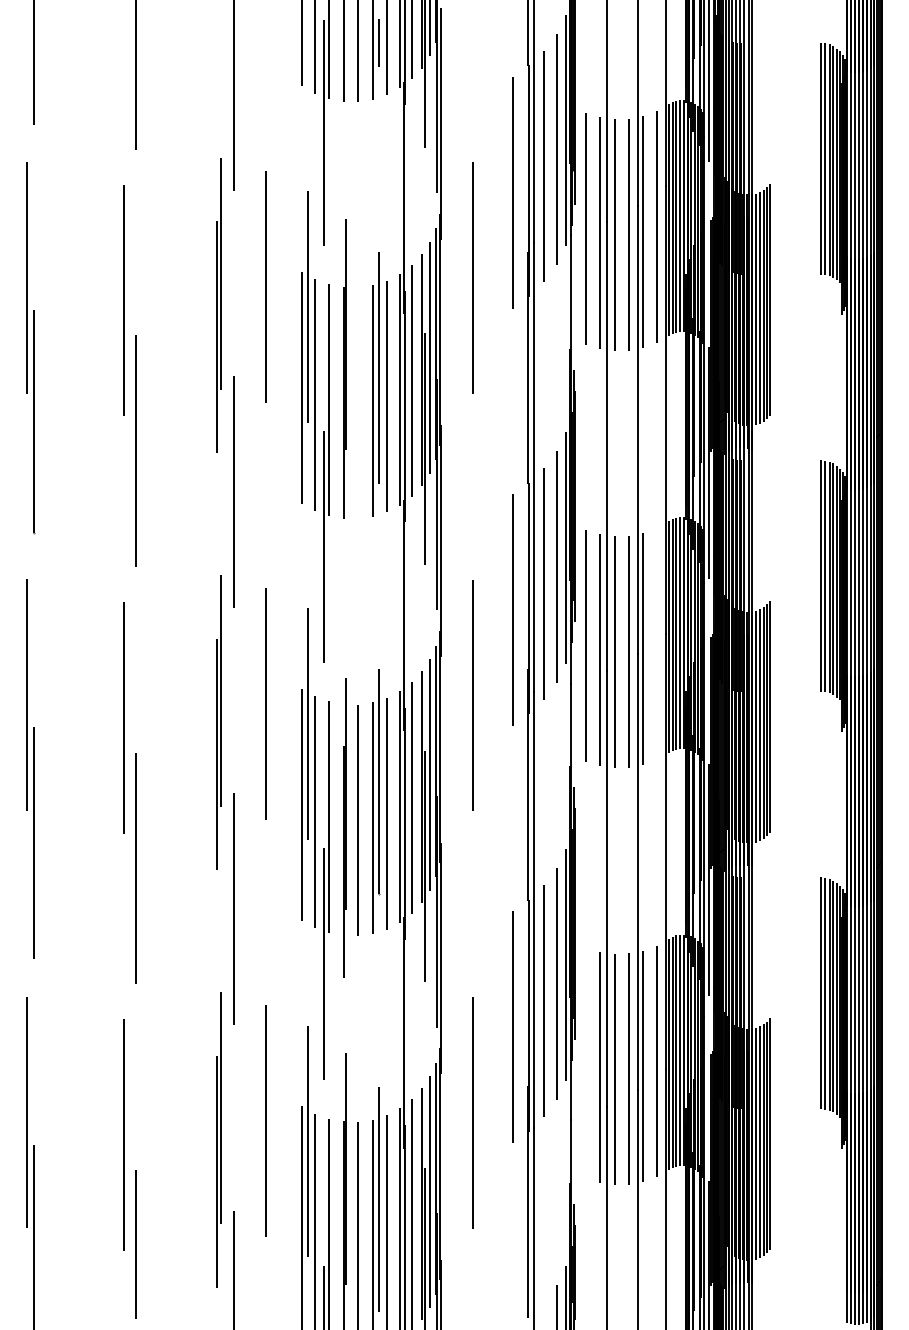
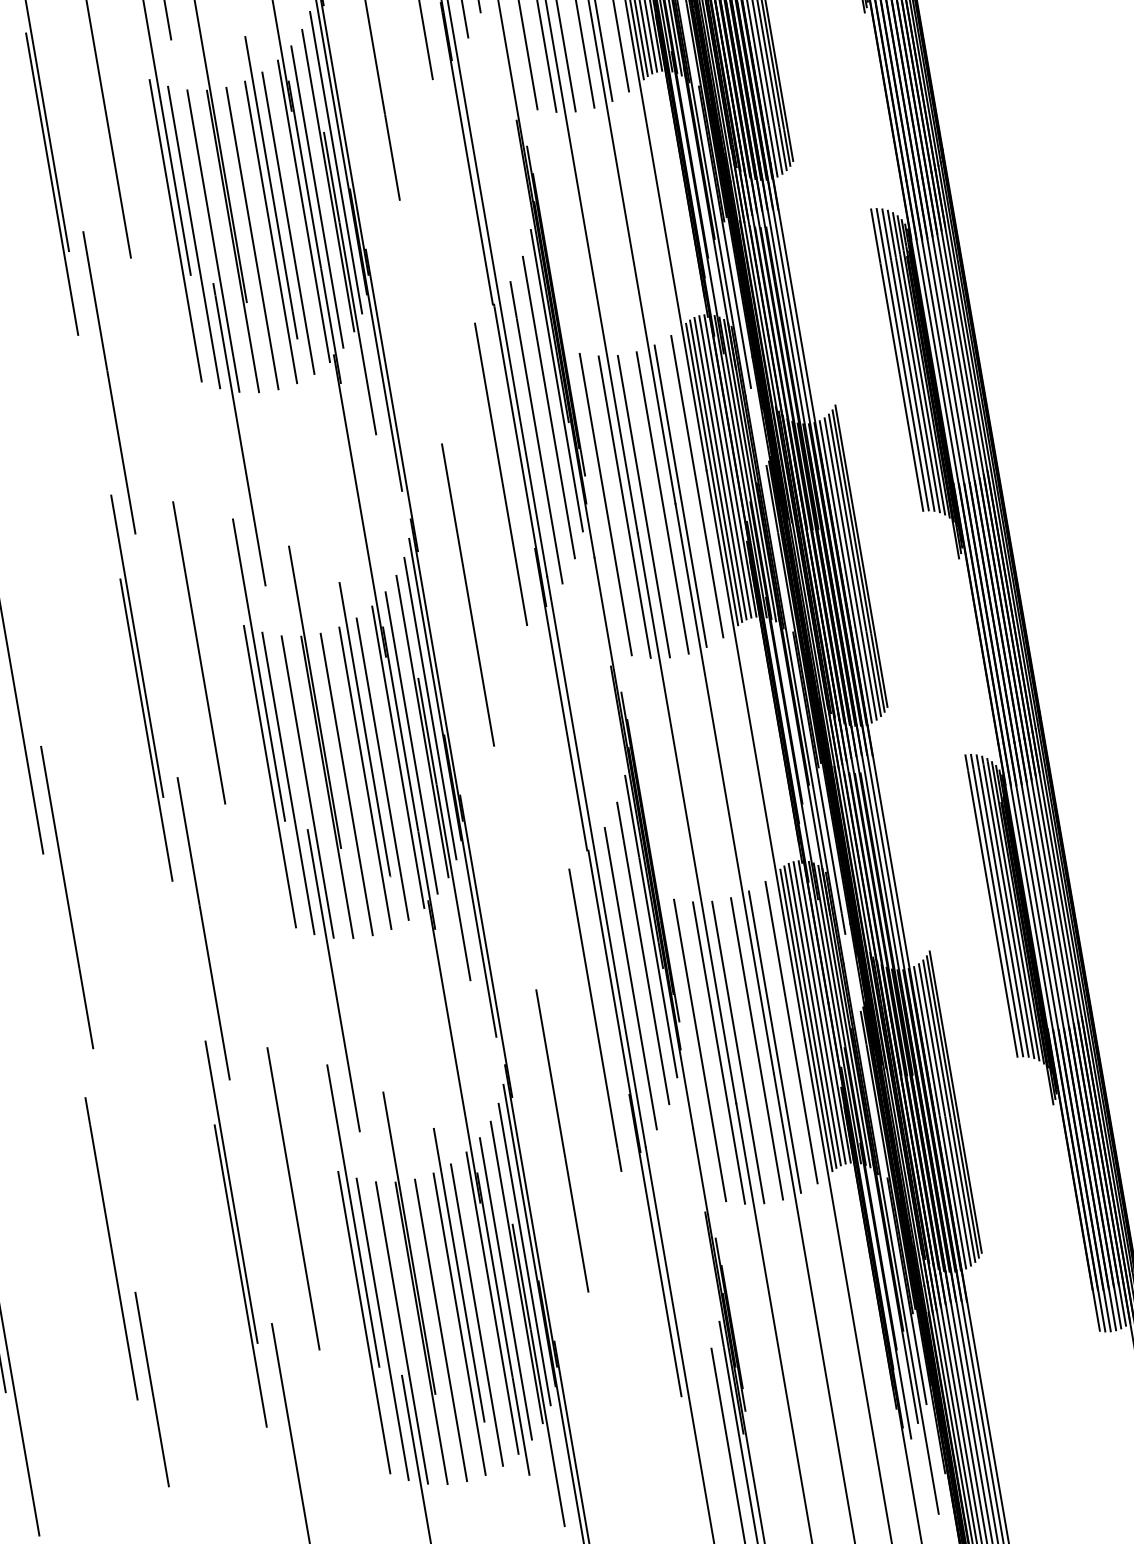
line: (357, 402) -> (251, 237), added
line: (656, 644) -> (697, 486), added
line: (344, 827) -> (320, 741), moved
line: (585, 1062) -> (698, 1049), added

